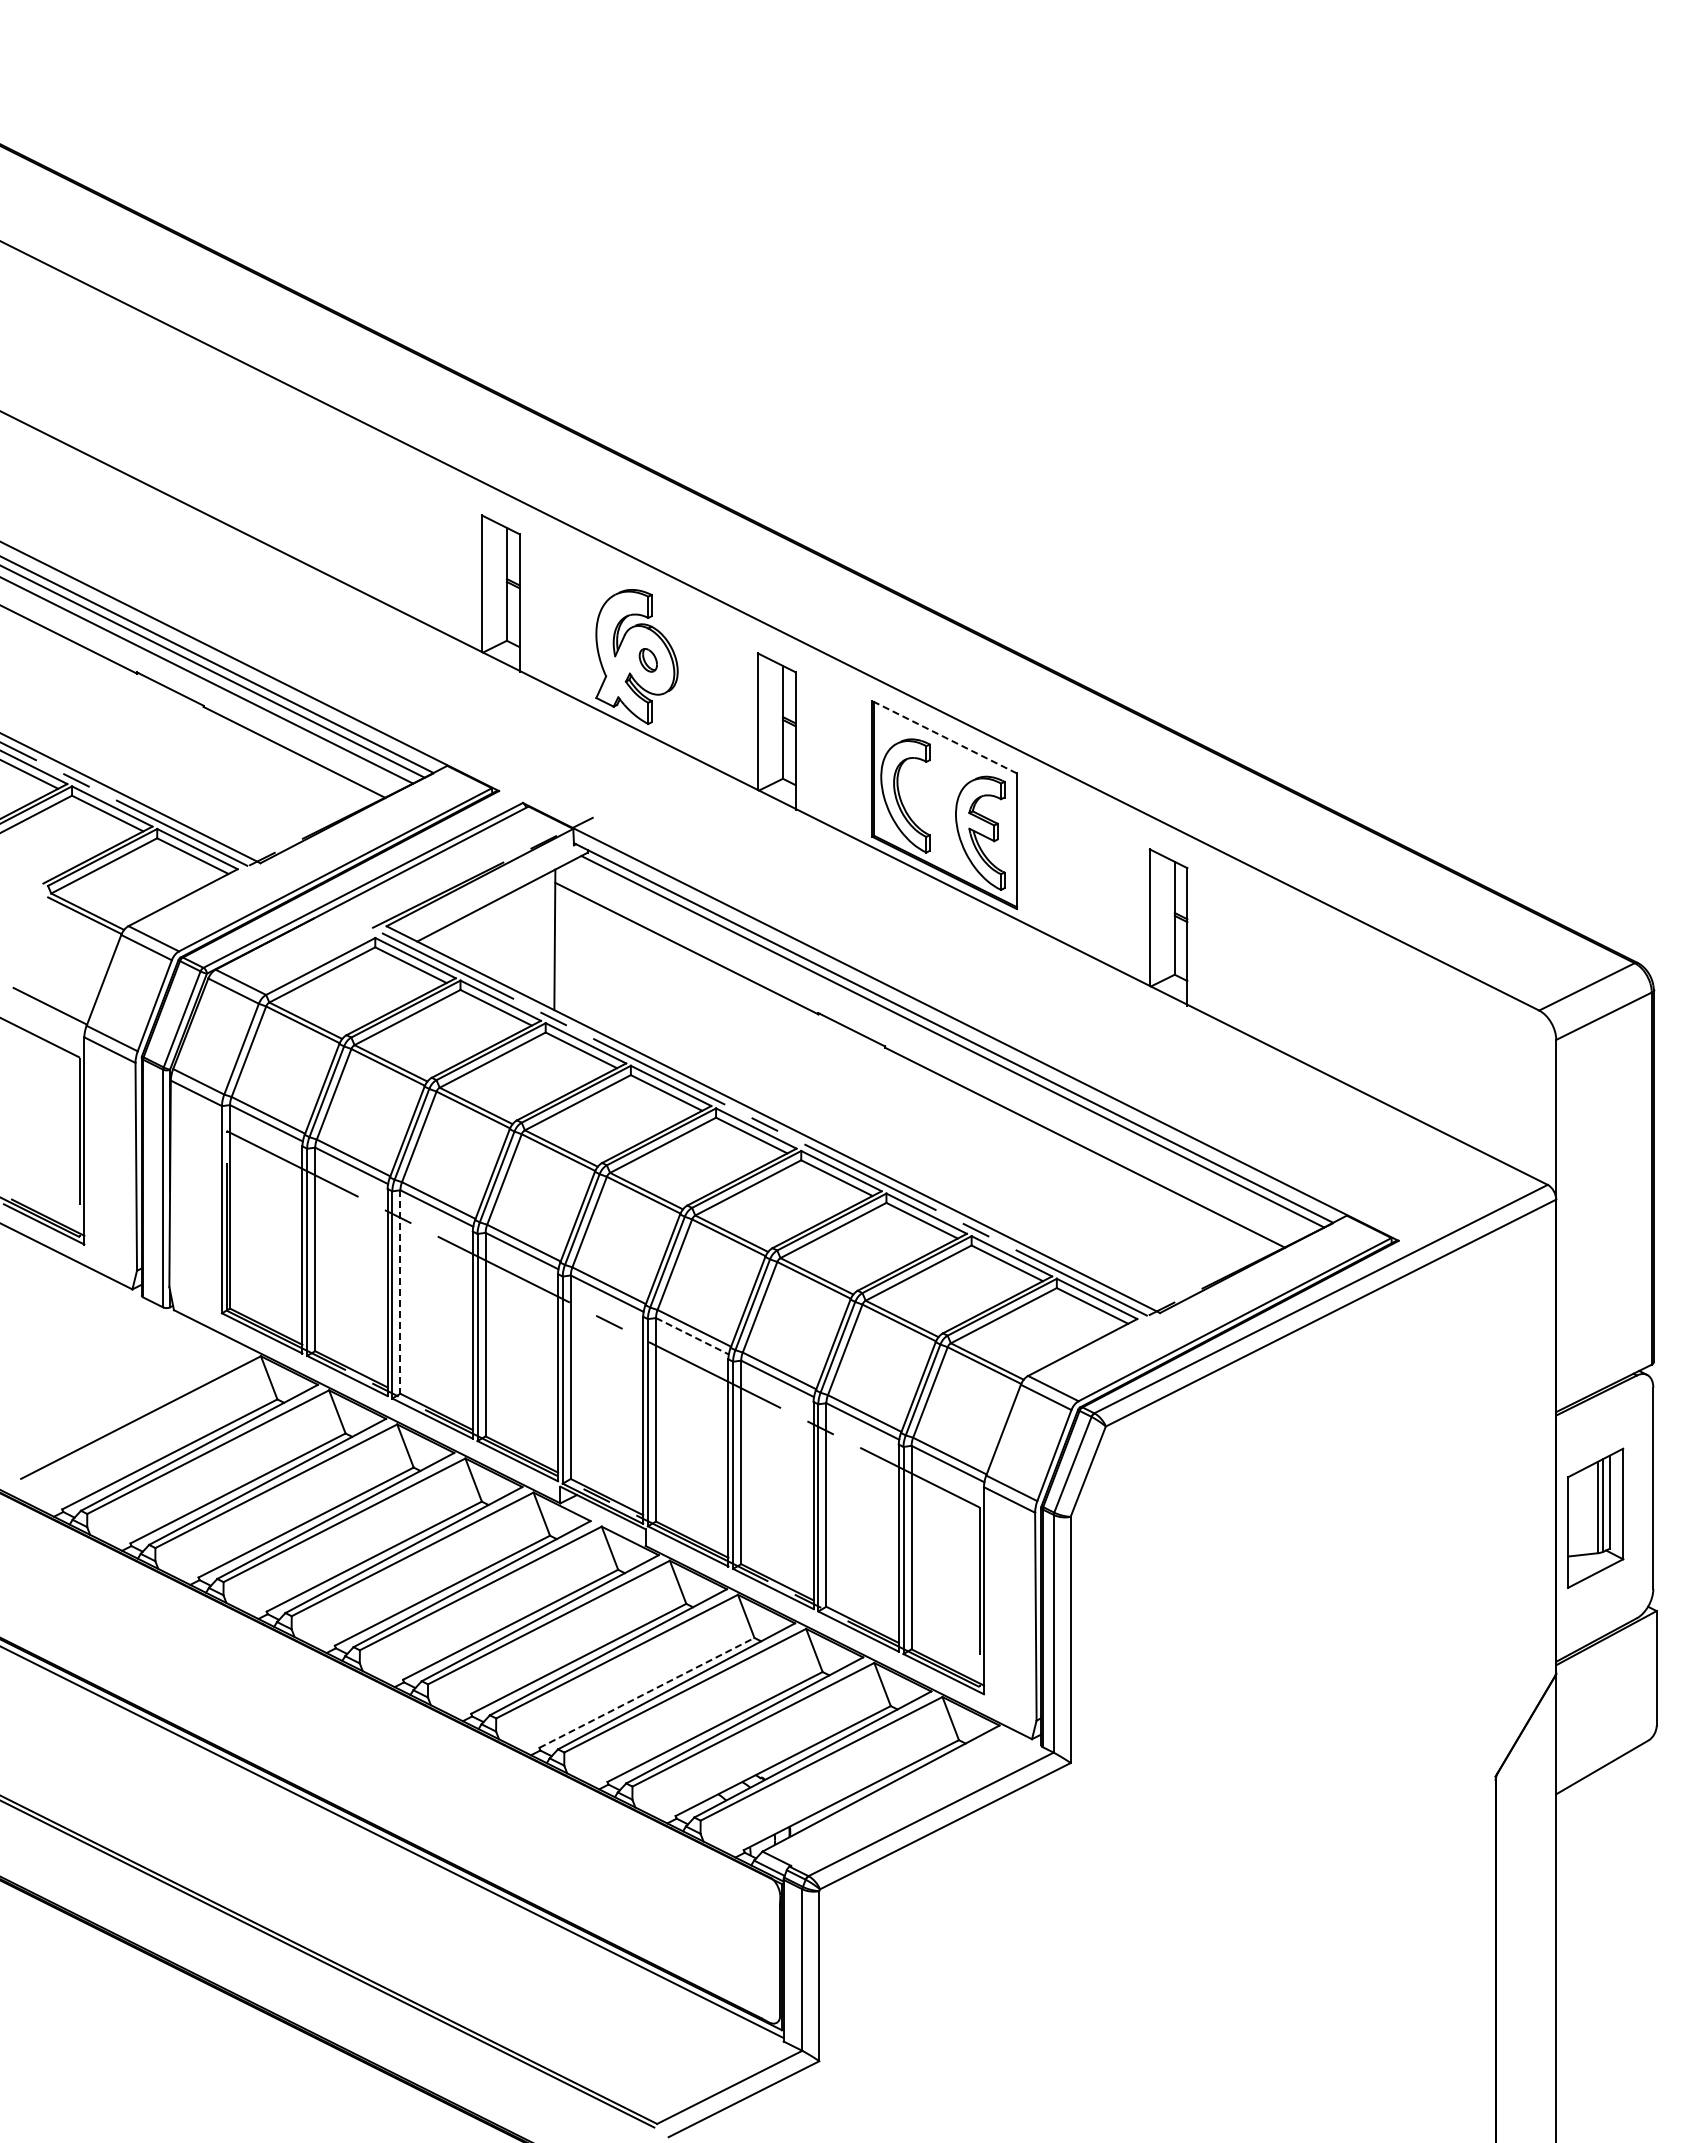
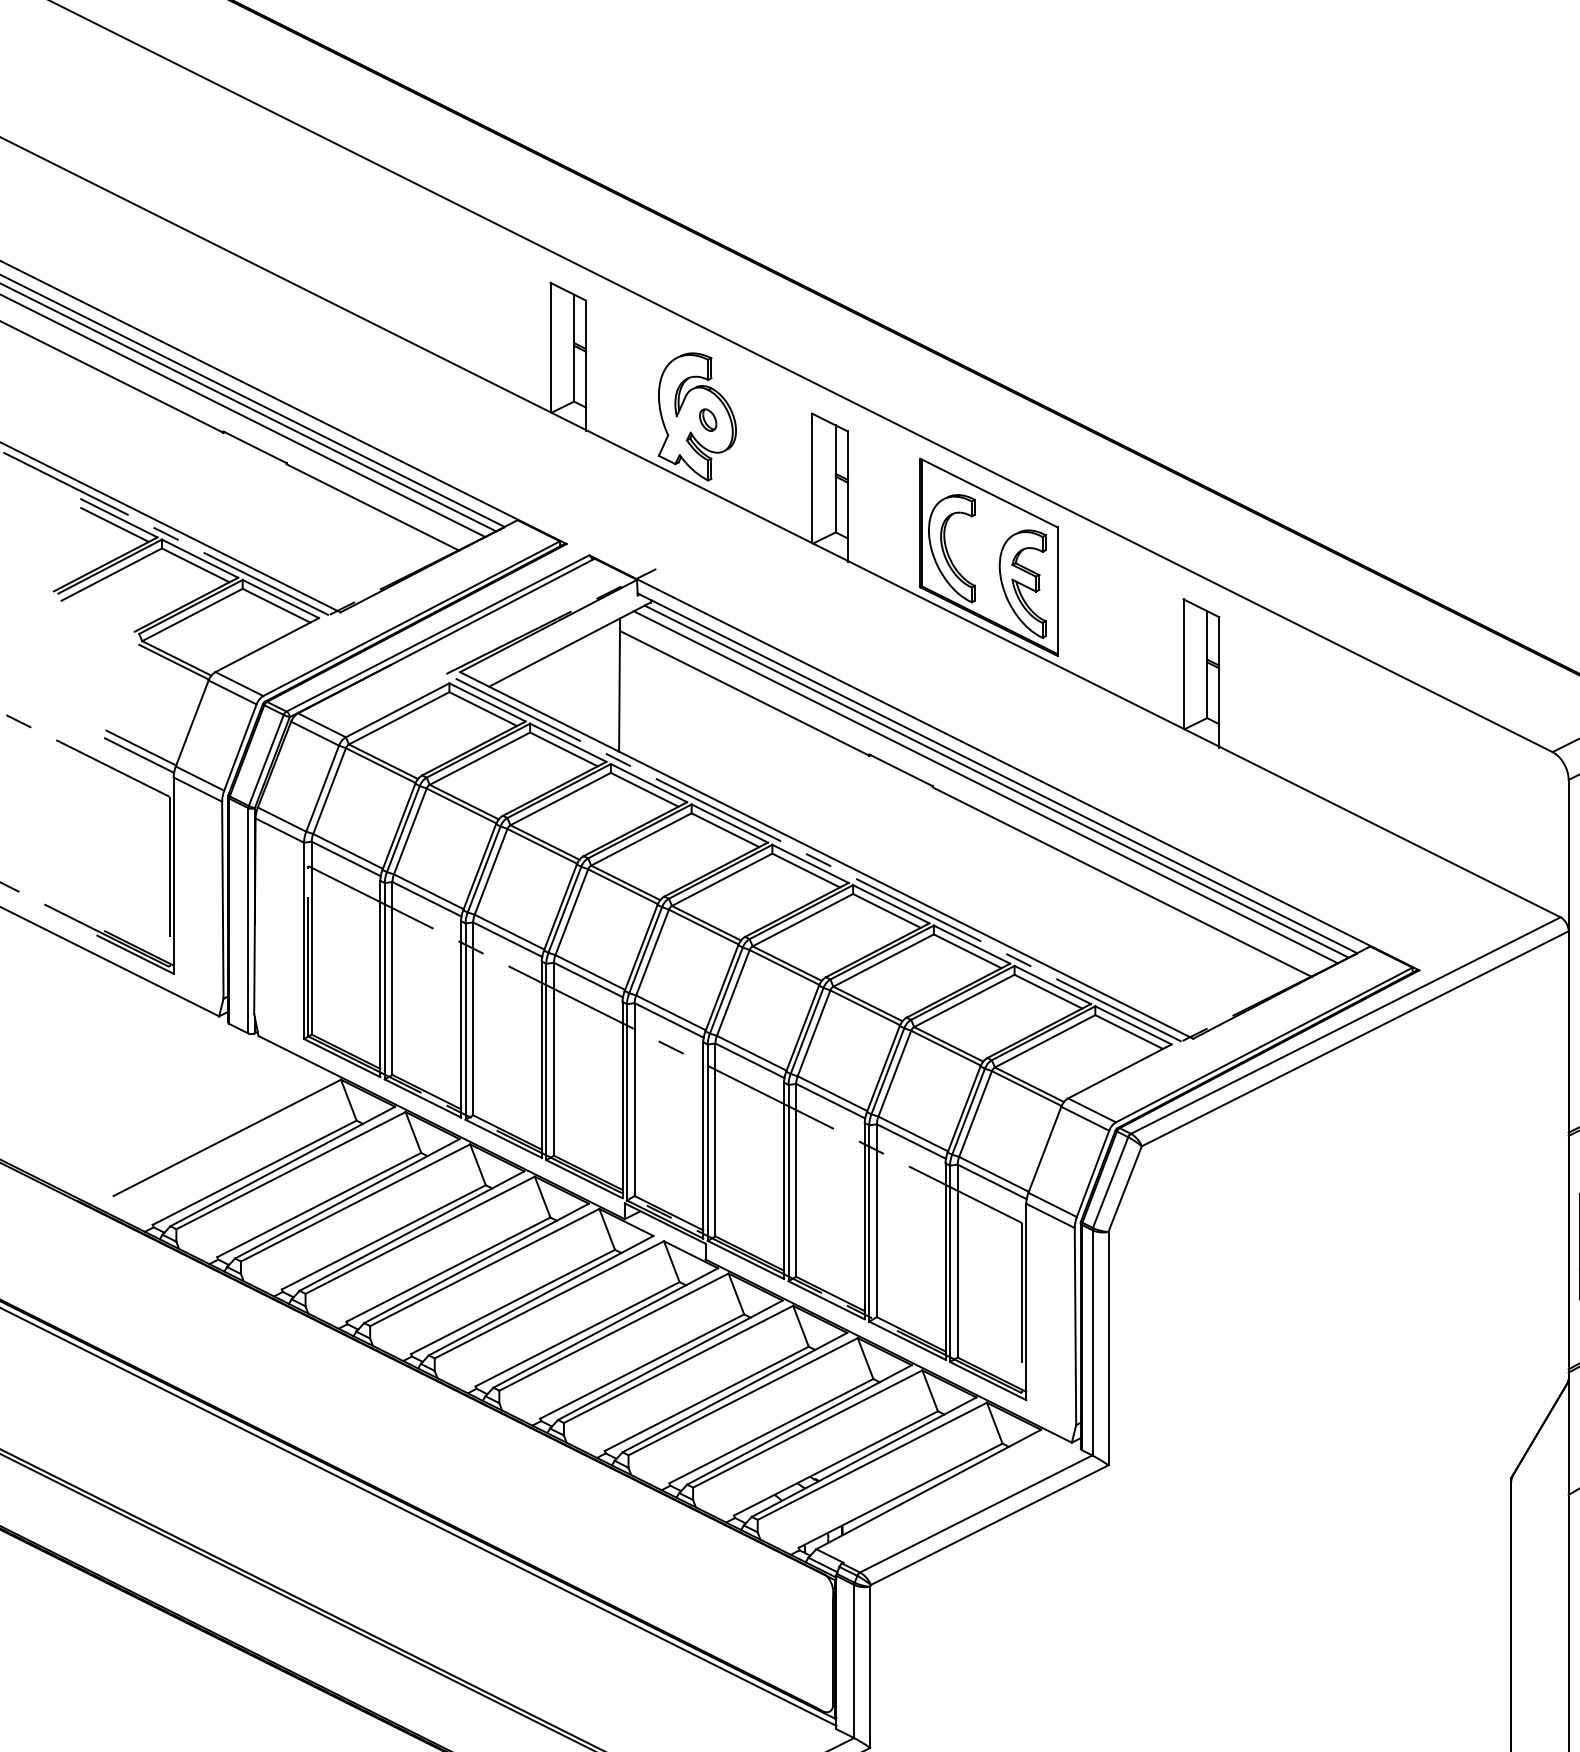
line: (944, 737) -> (988, 493), dashed -> solid
line: (47, 1014) -> (138, 755), added
line: (940, 1047) -> (985, 787), added
line: (400, 1292) -> (473, 1019), dashed -> solid
line: (692, 1336) -> (750, 1061), dashed -> solid
line: (646, 1692) -> (706, 1398), dashed -> solid

